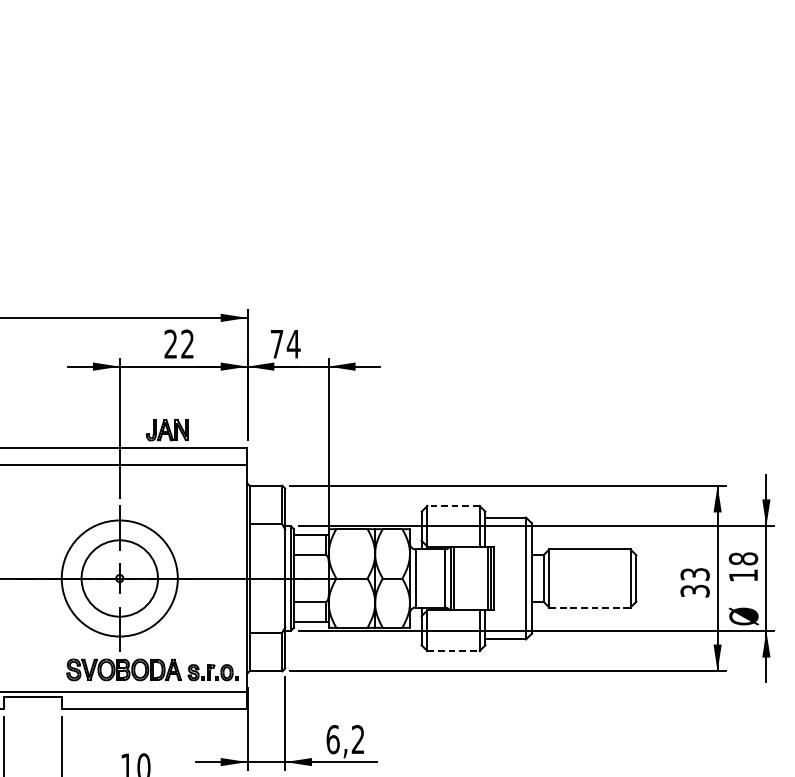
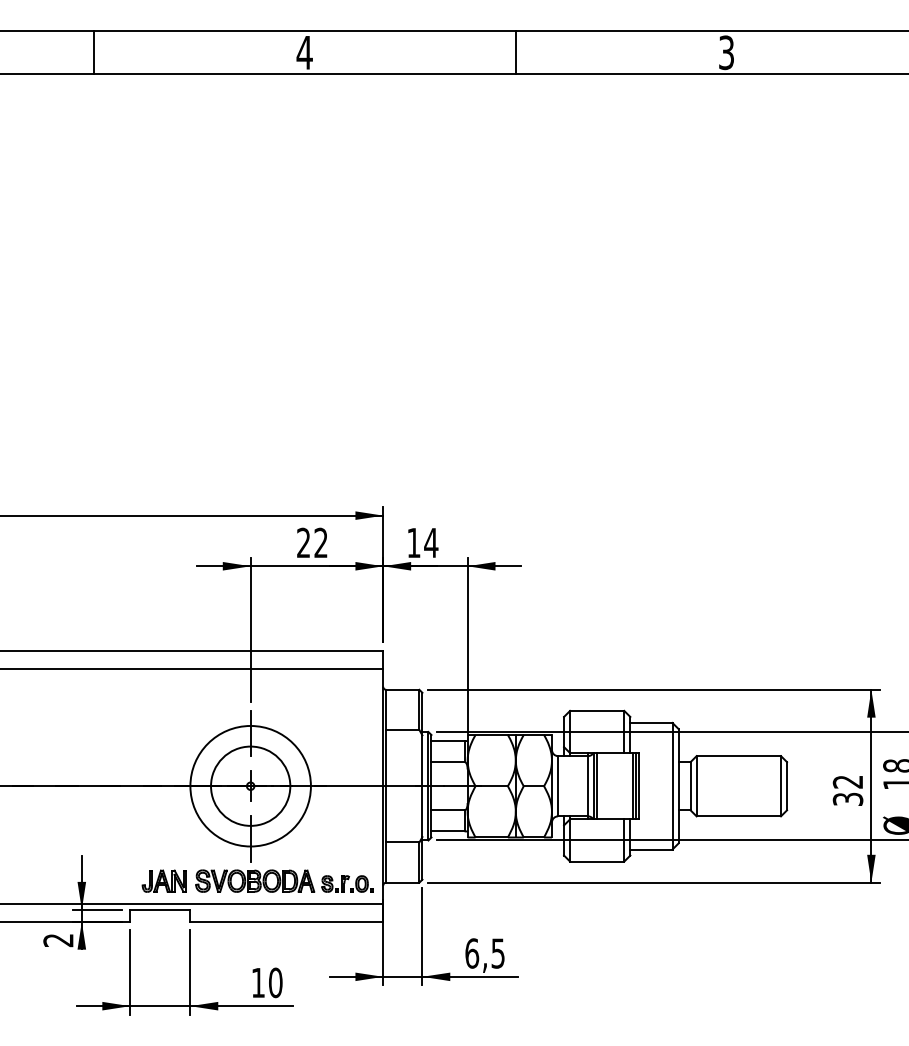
text: (276, 343) -> (413, 542), 74 -> 14
part: (166, 429) -> (163, 880), moved
line: (452, 505) -> (596, 710), dashed -> solid
text: (695, 573) -> (848, 781), 33 -> 32
line: (590, 607) -> (739, 816), dashed -> solid
line: (453, 650) -> (597, 861), dashed -> solid
text: (357, 739) -> (497, 953), 6,2 -> 6,5

